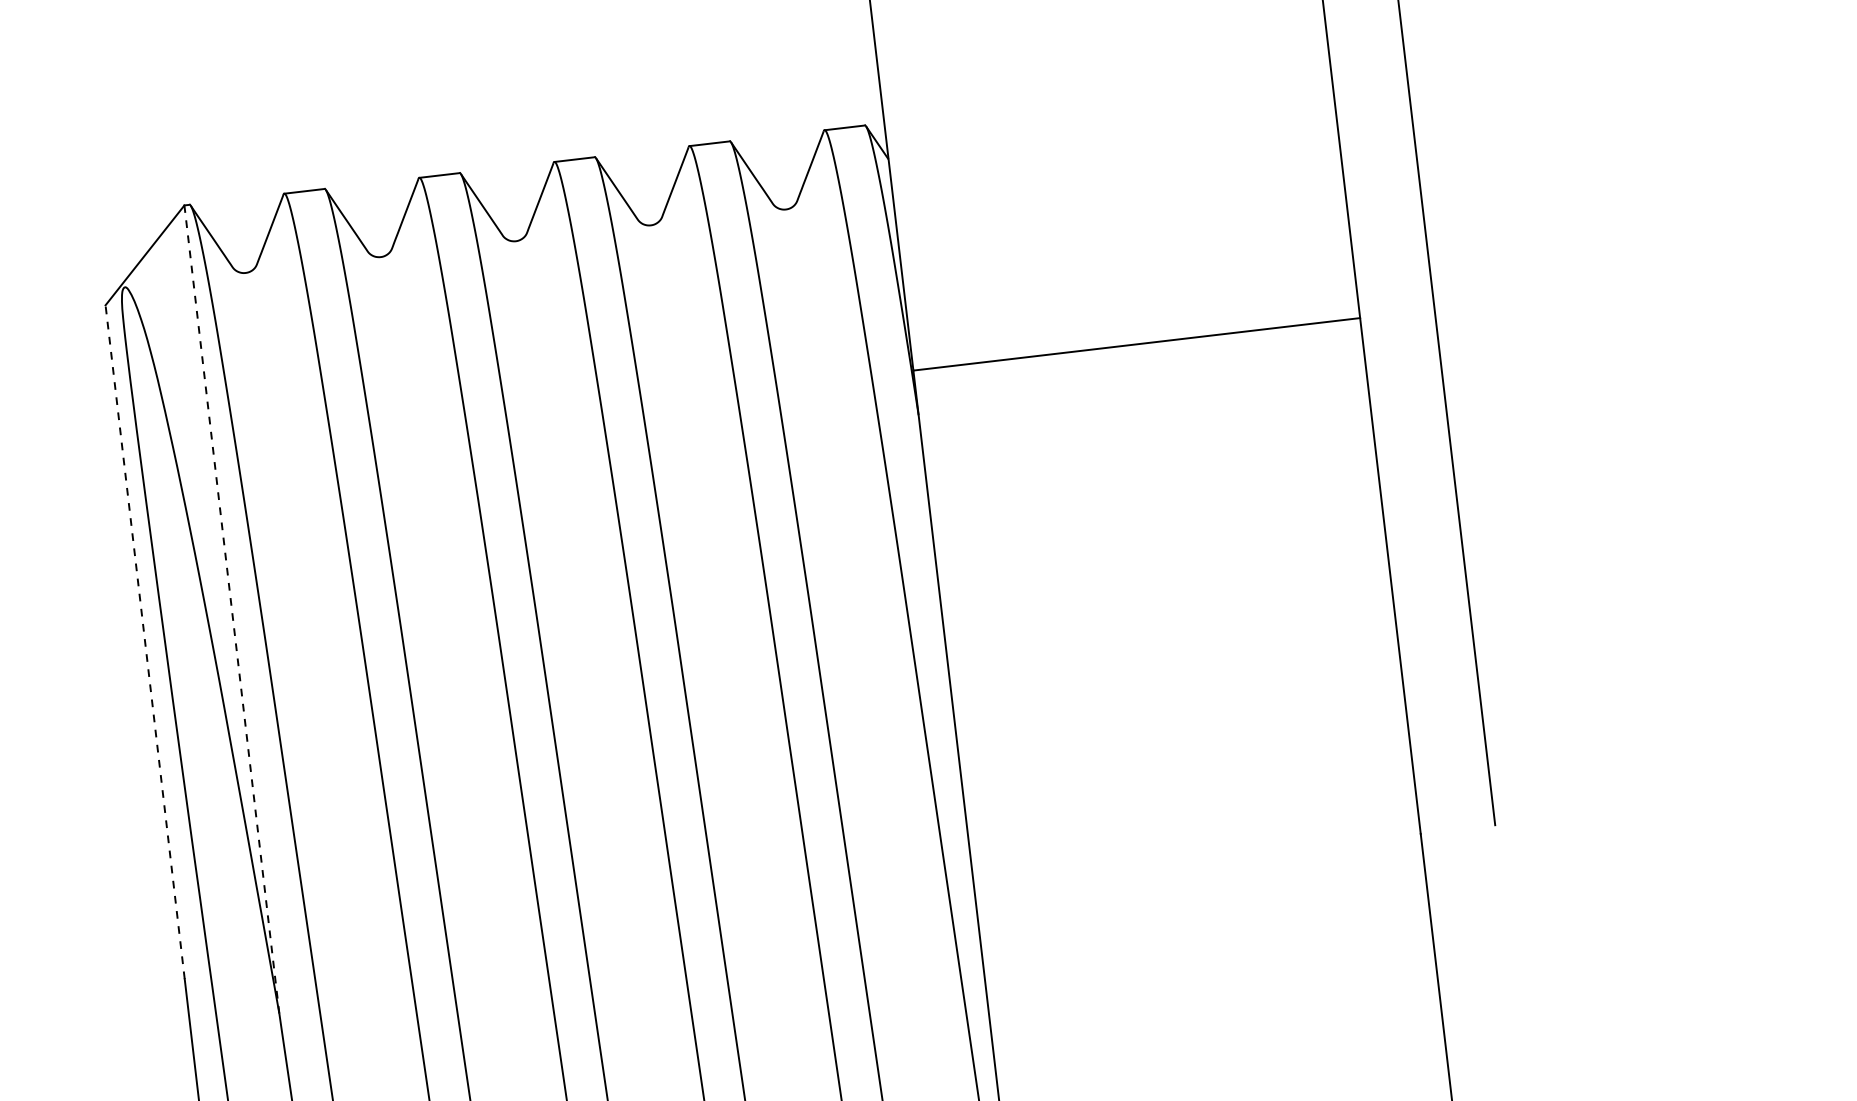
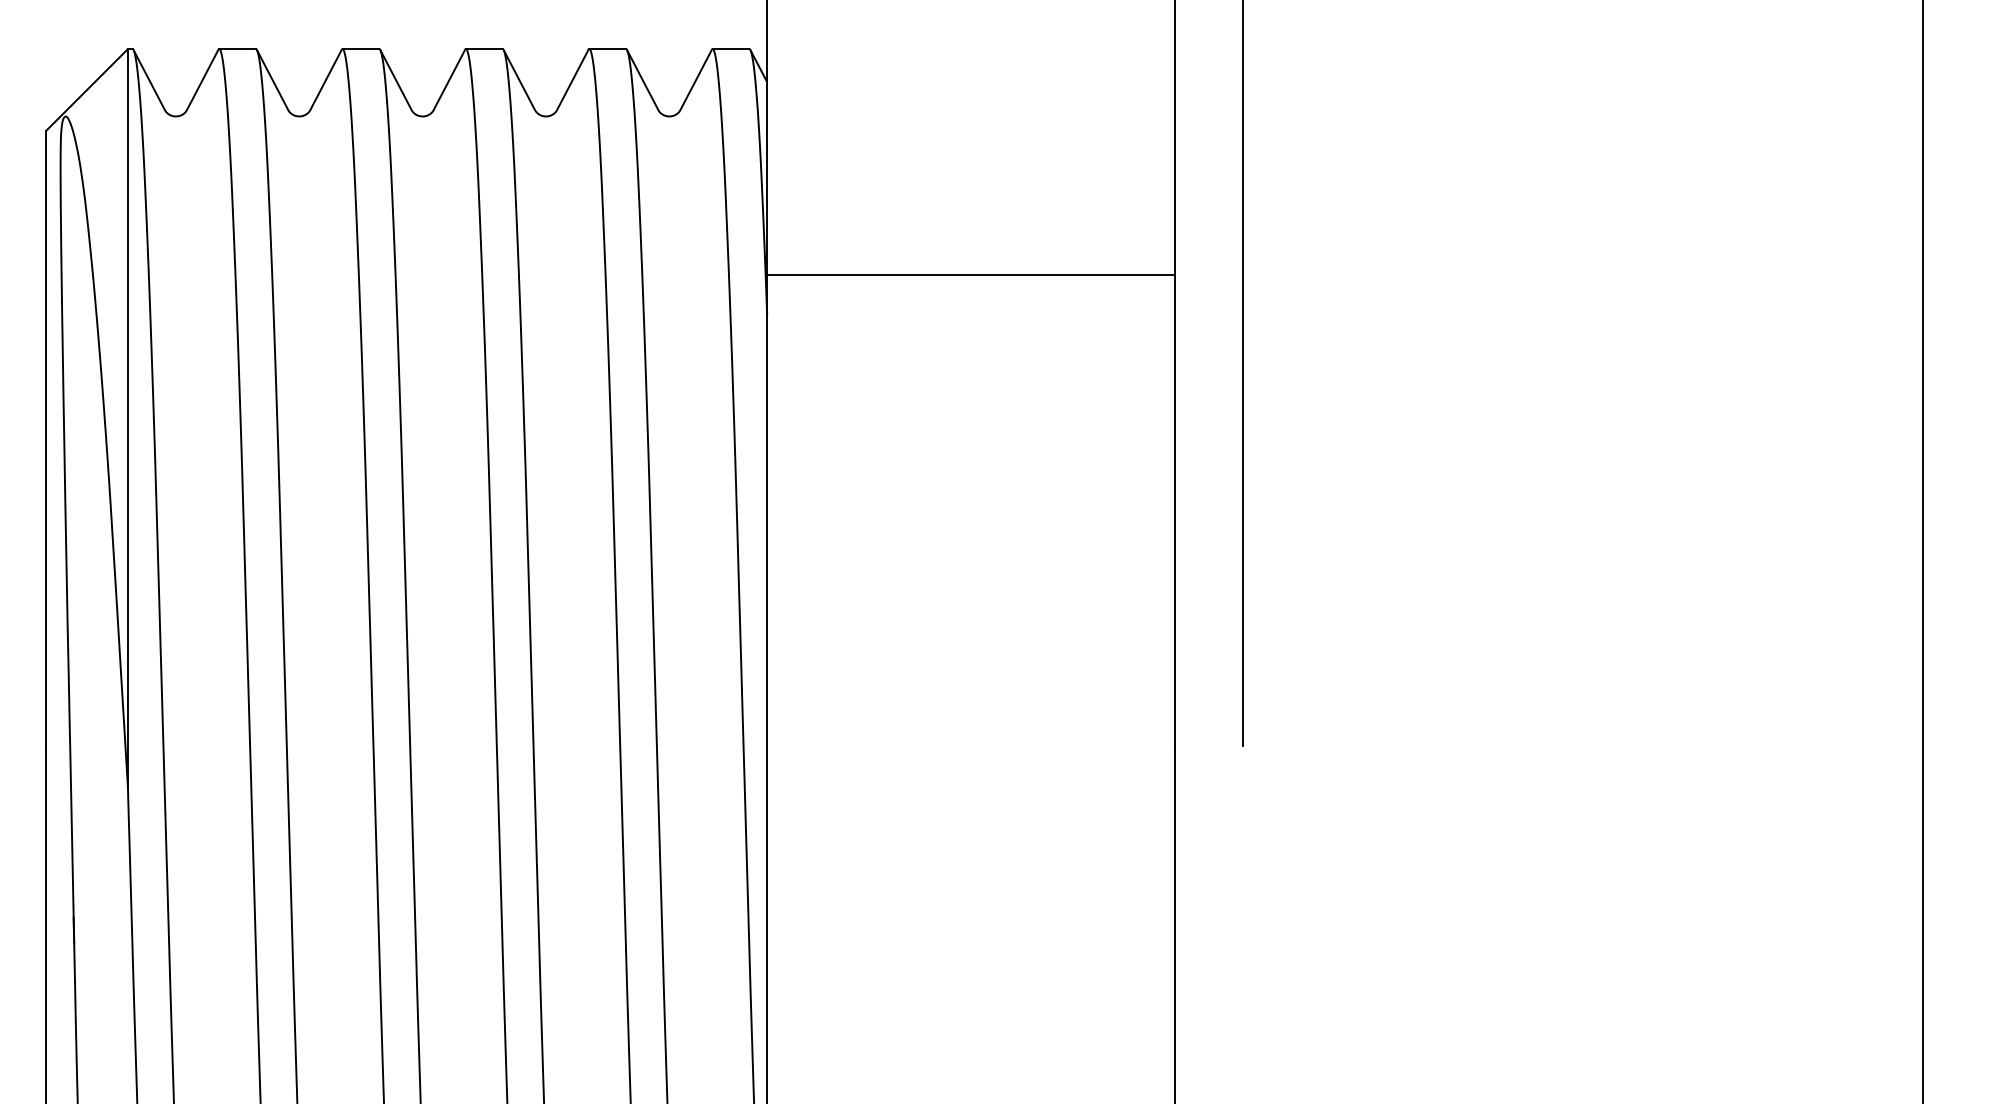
line: (231, 608) -> (127, 417), dashed -> solid
line: (145, 642) -> (46, 438), dashed -> solid

